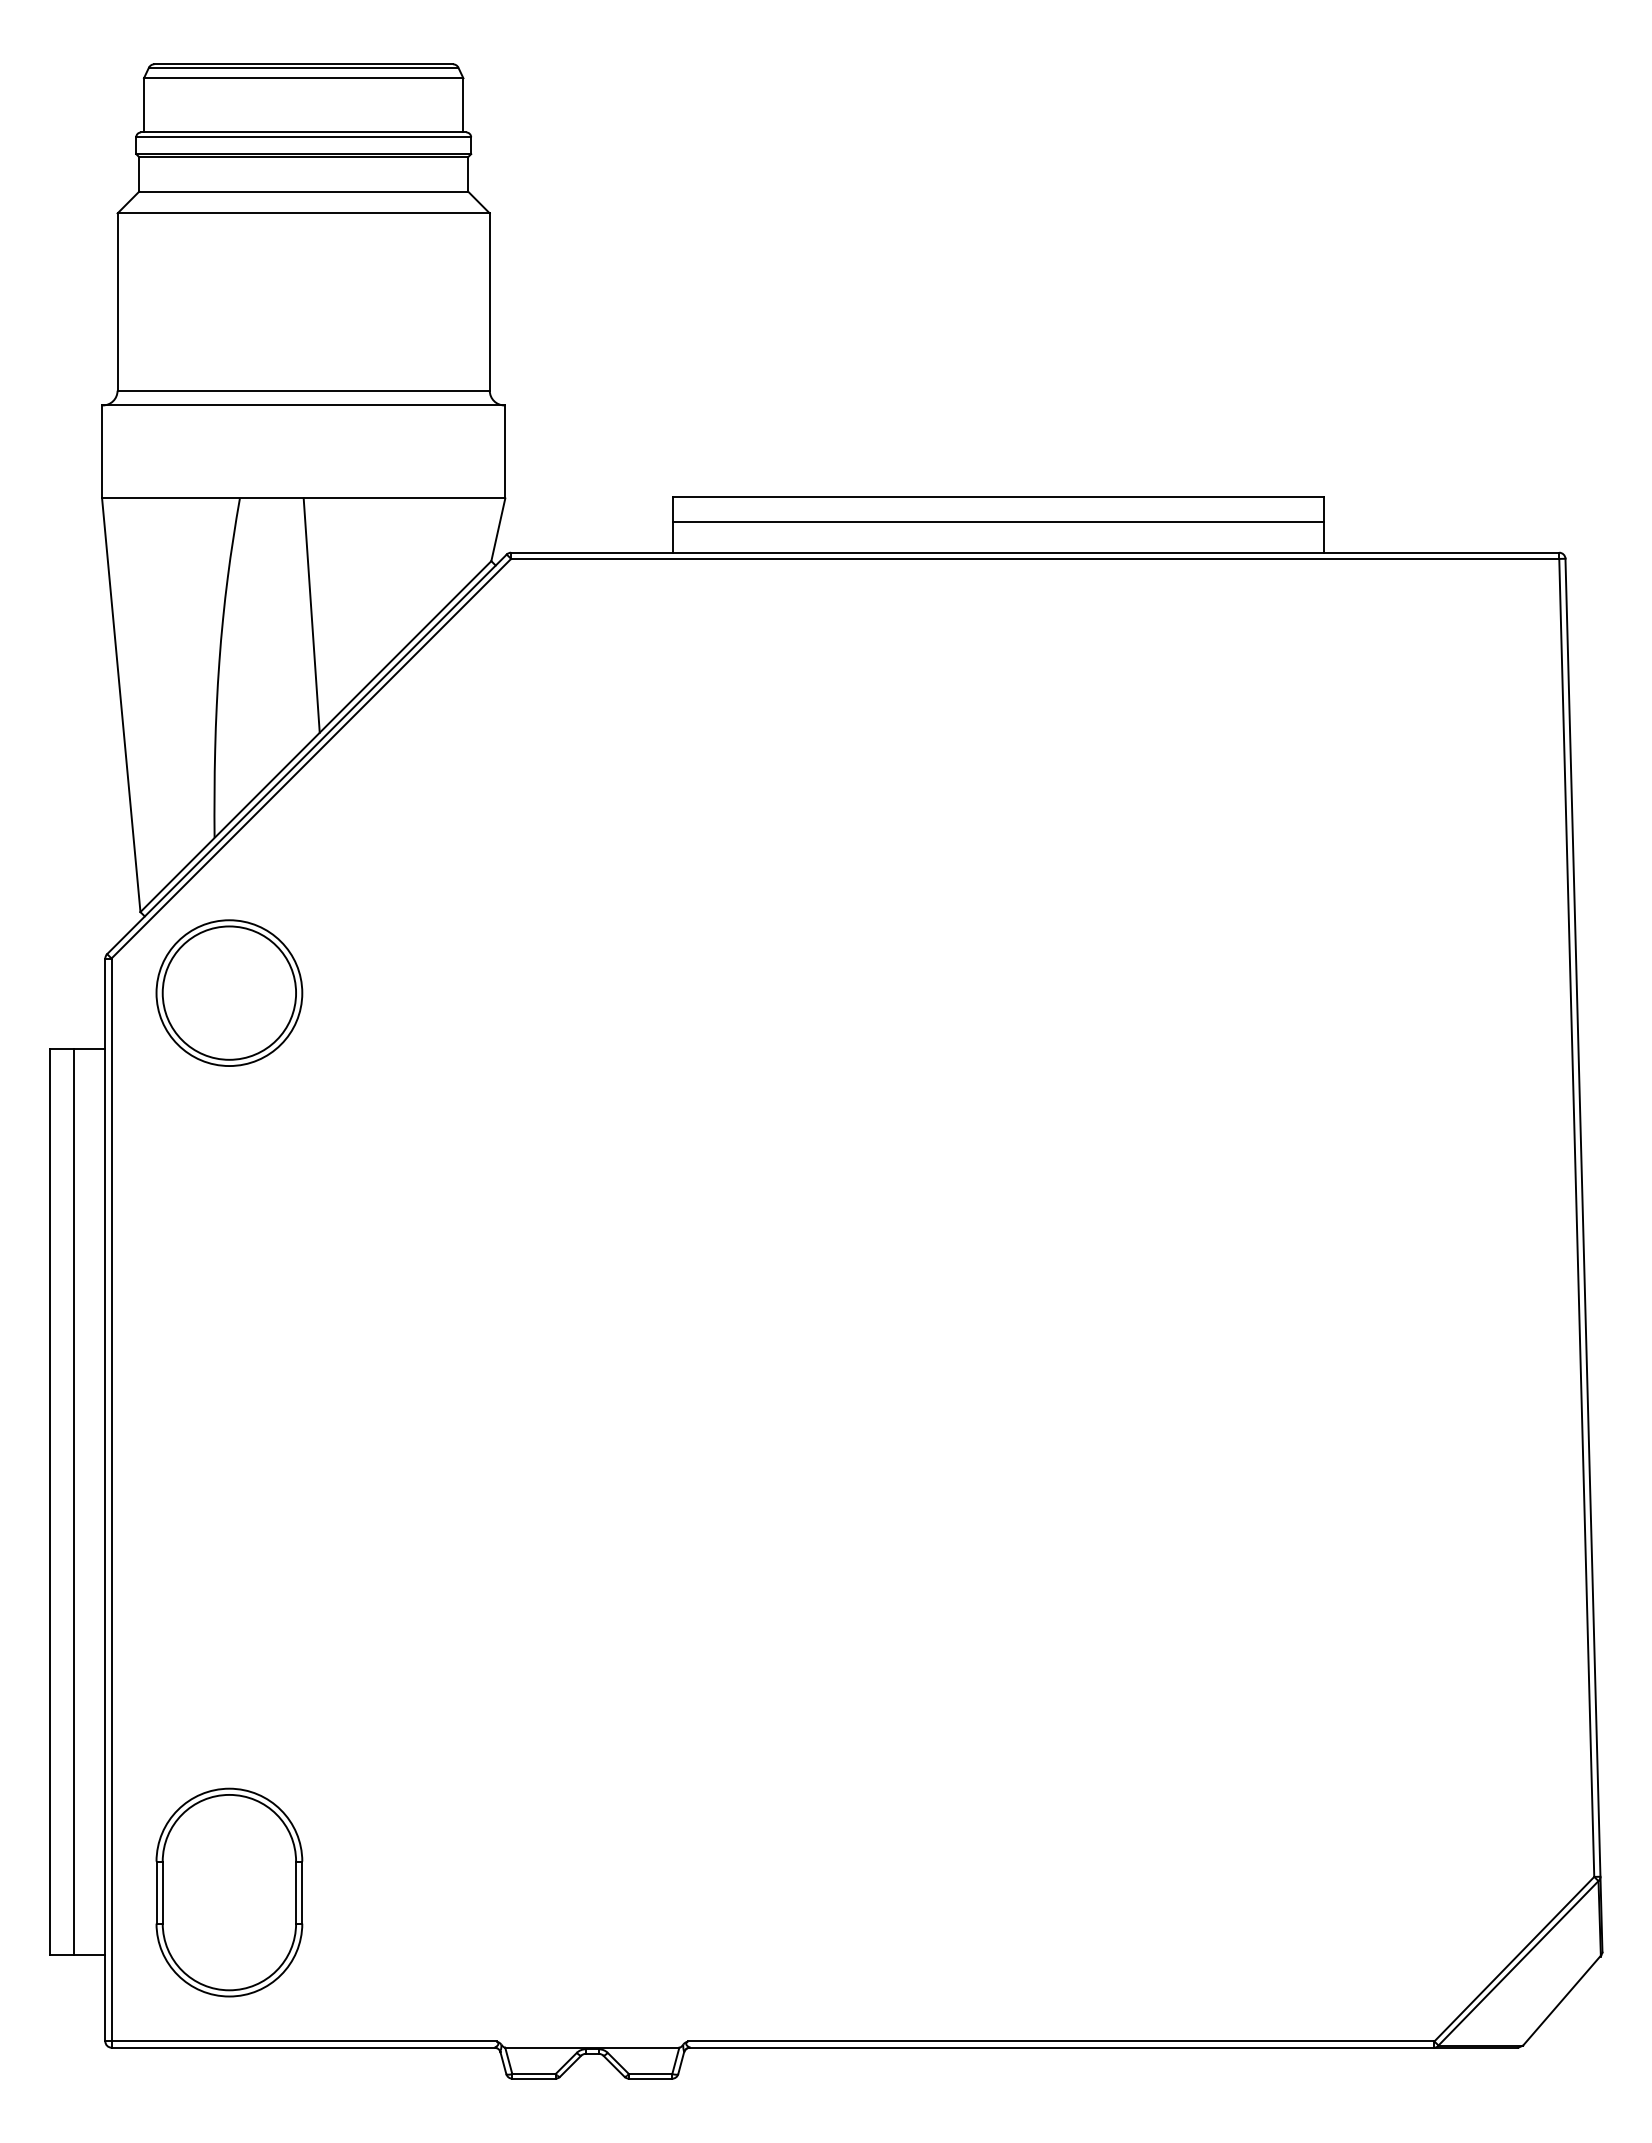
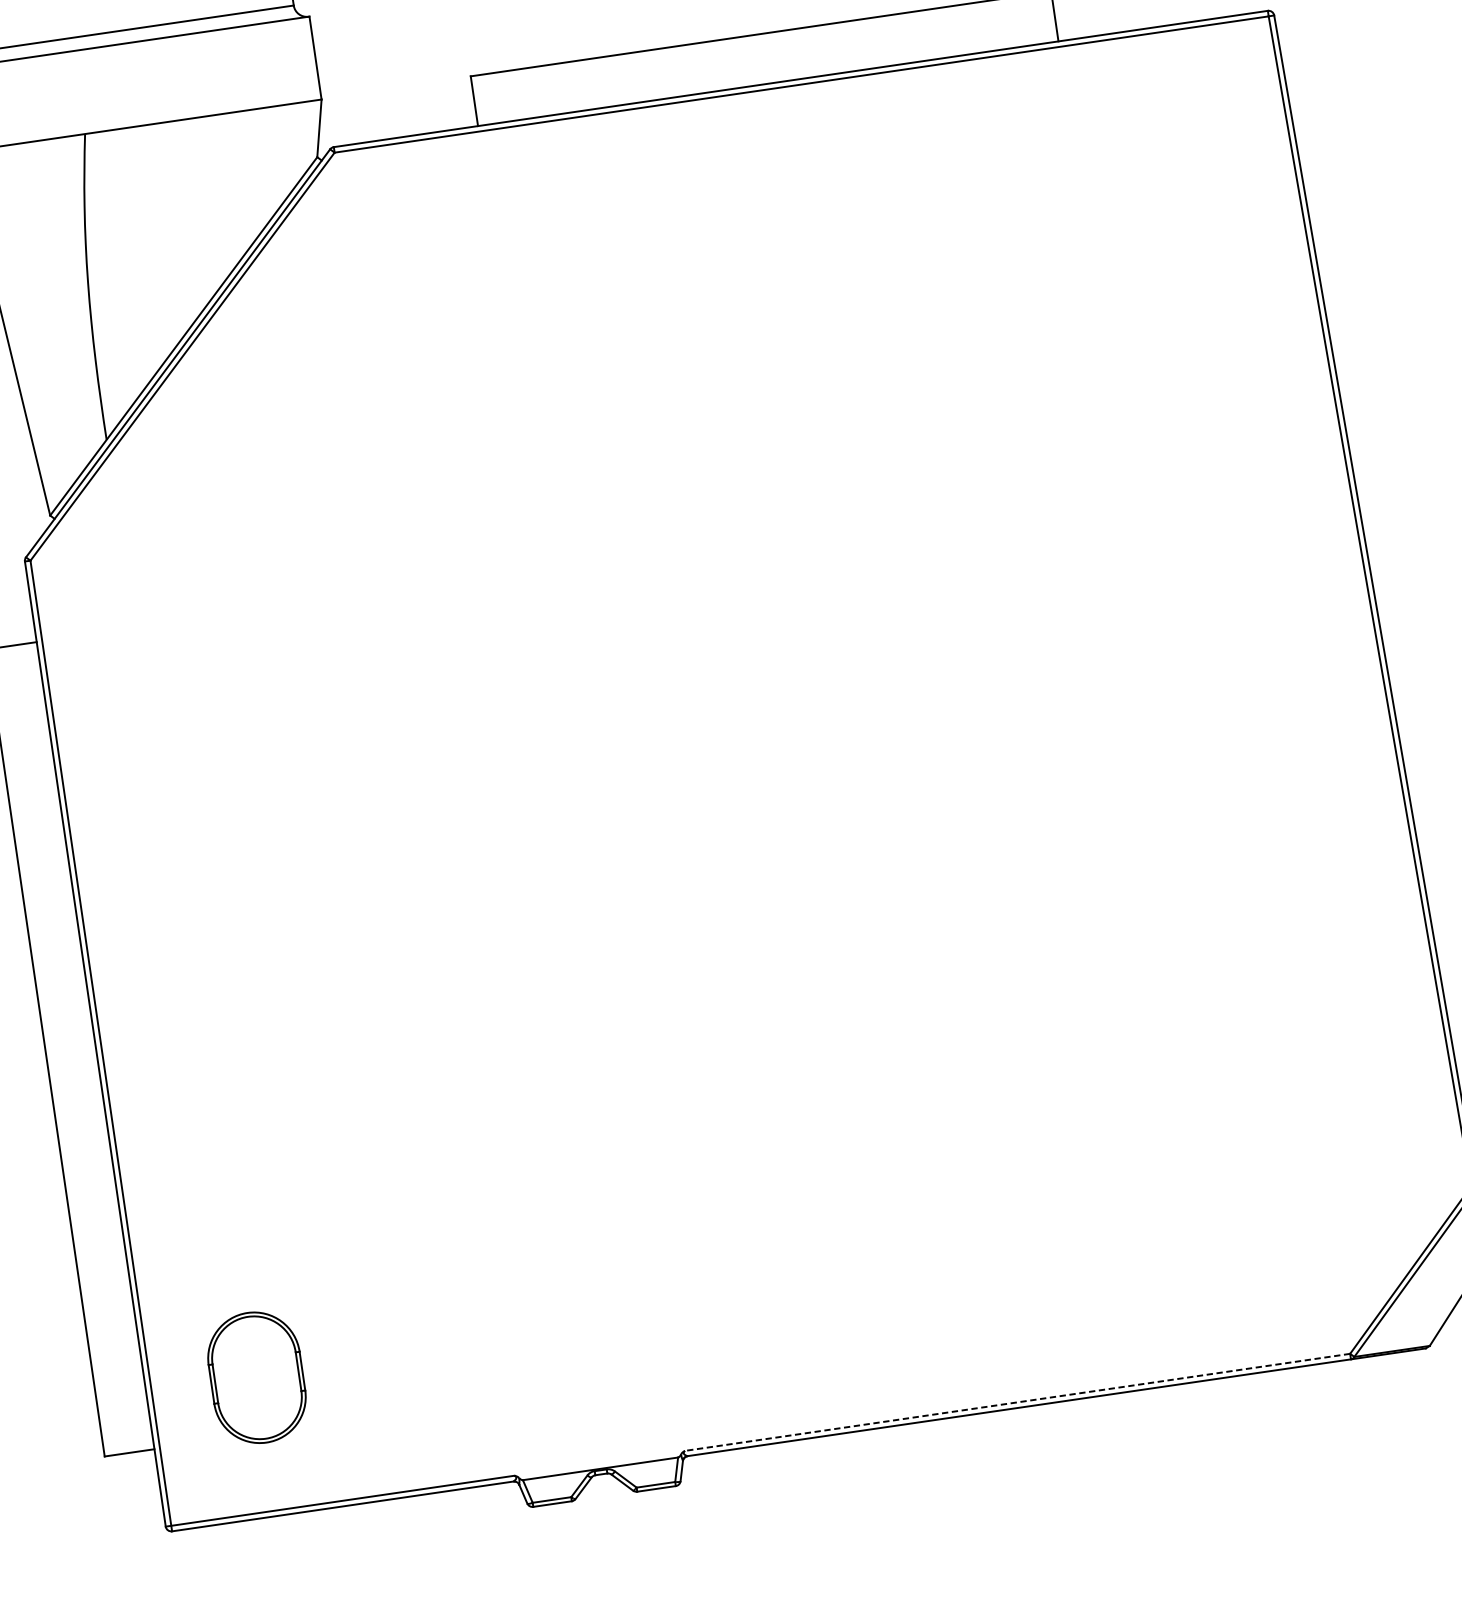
line: (998, 521) -> (764, 55), removed
line: (311, 615) -> (164, 229), removed
part: (229, 992) -> (140, 575), removed
line: (74, 1501) -> (68, 1049), removed
part: (229, 1892) -> (257, 1377), size x0.7
line: (1060, 2041) -> (1016, 1402), solid -> dashed

